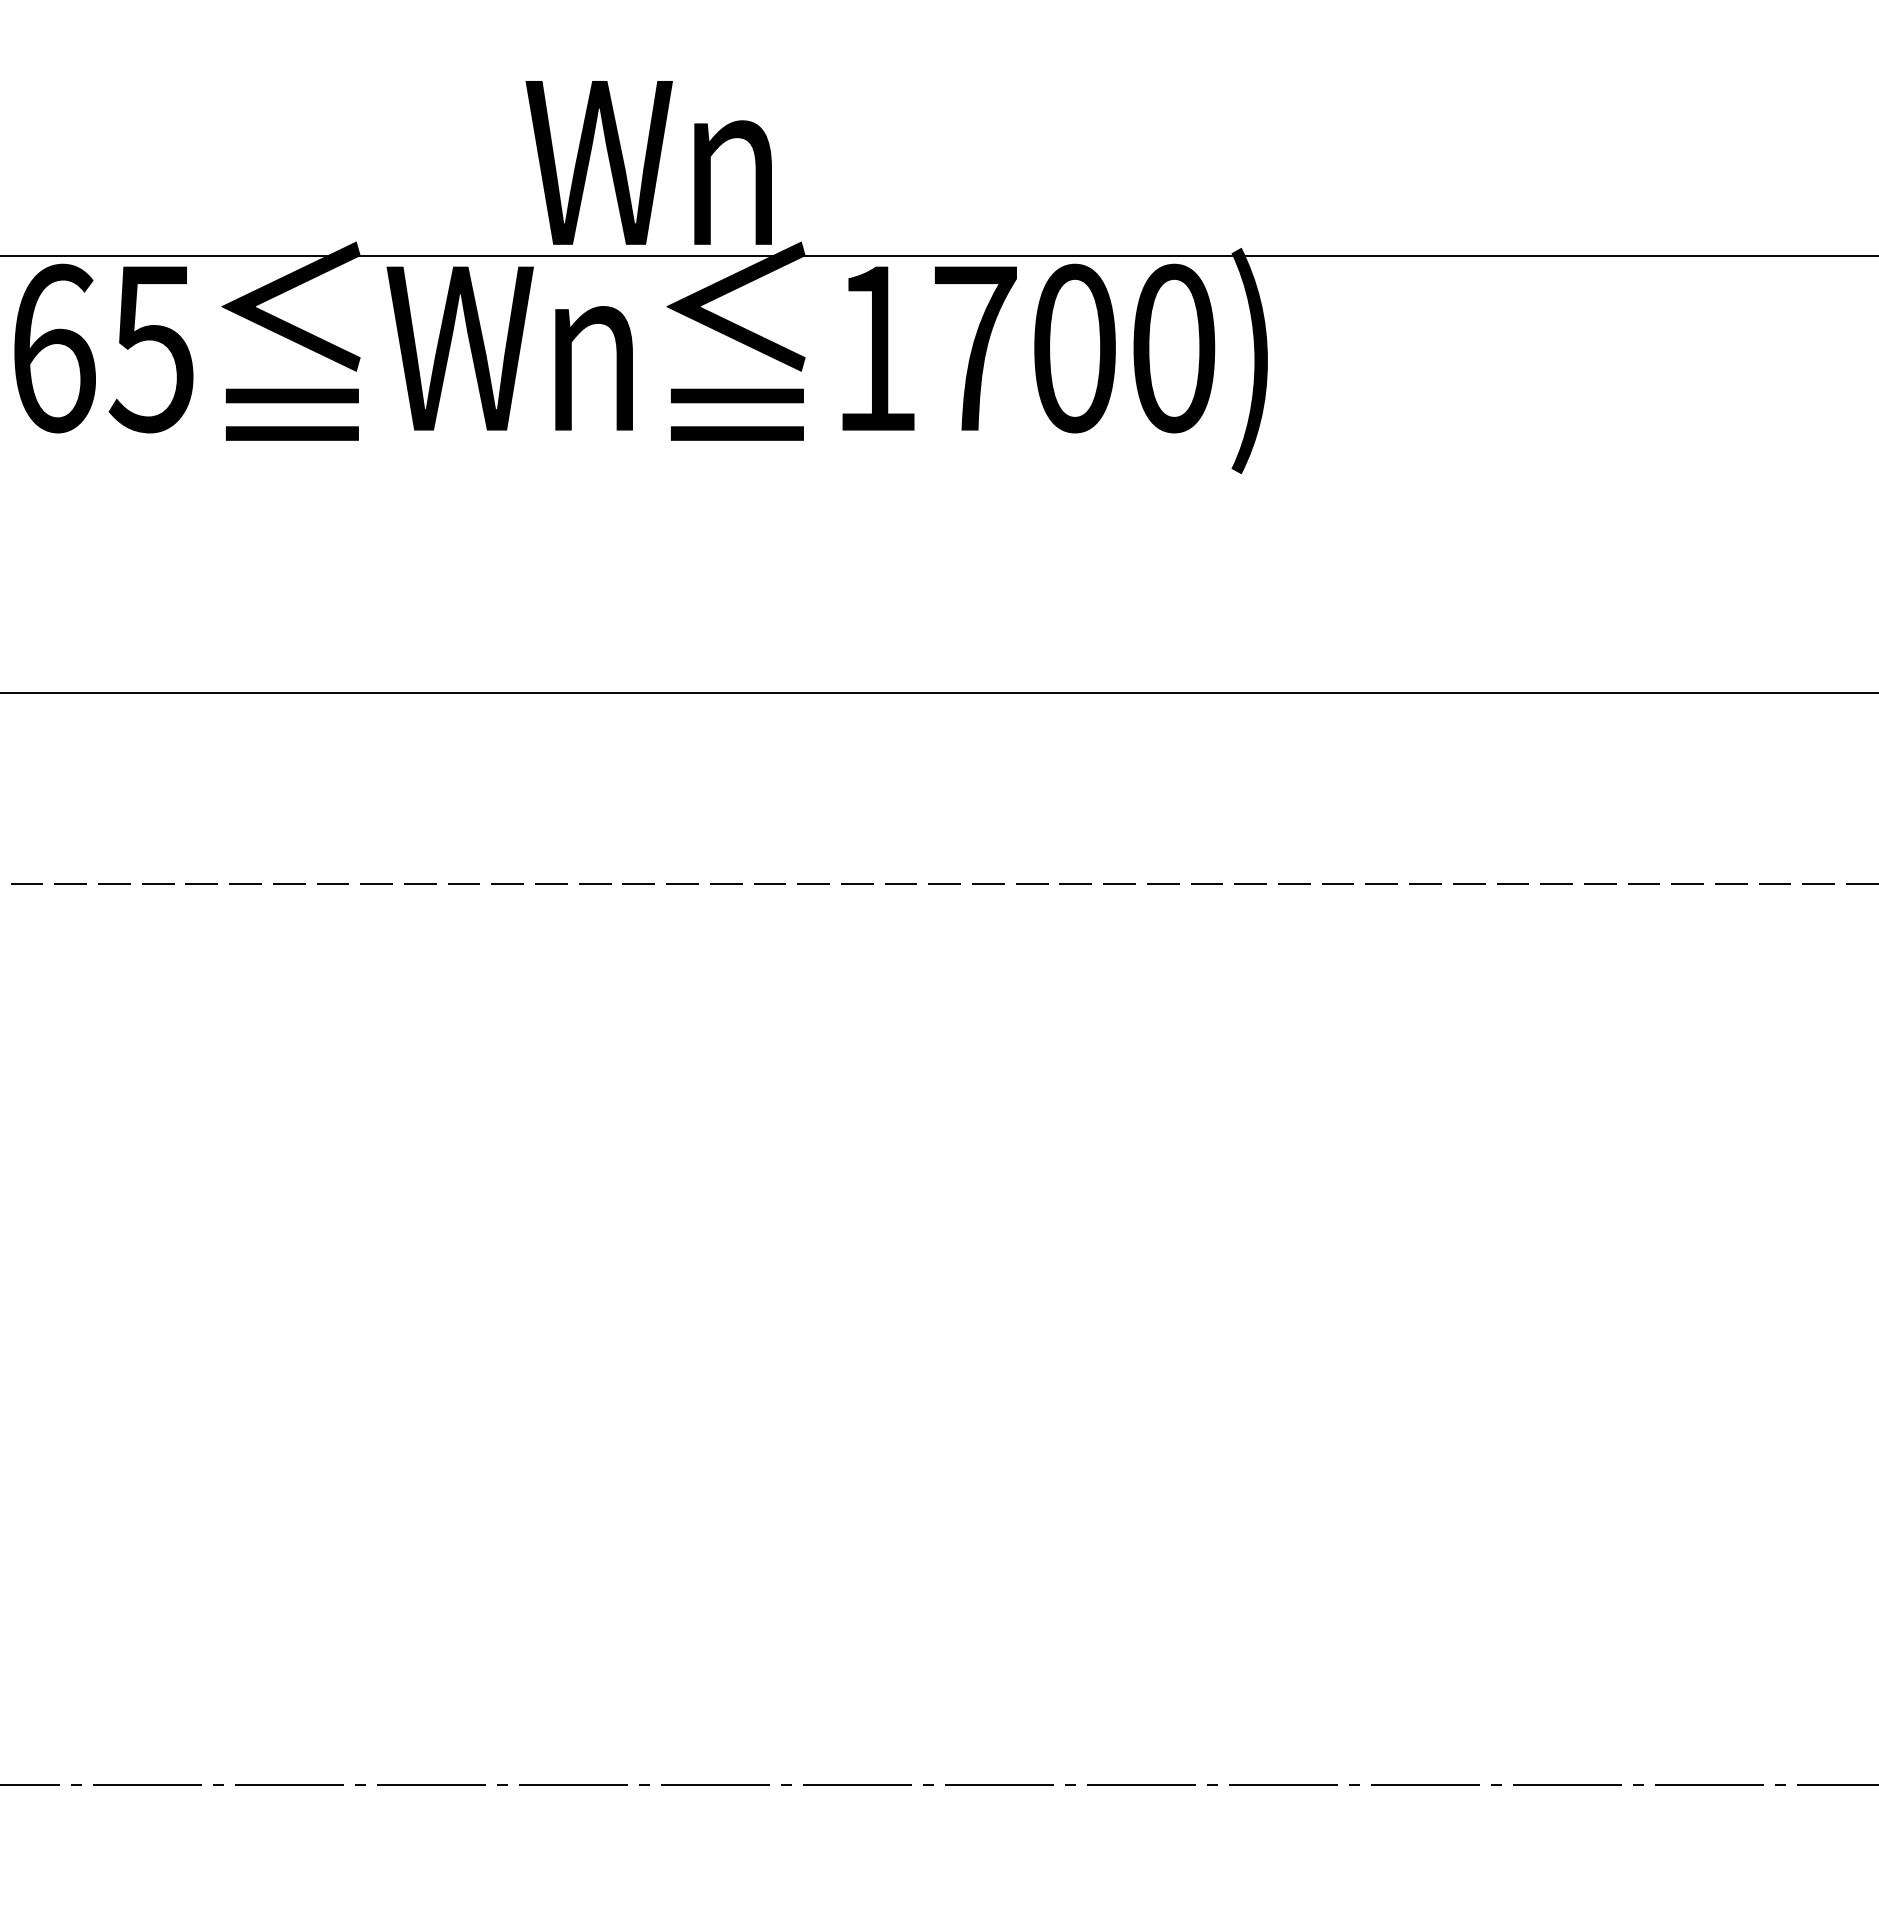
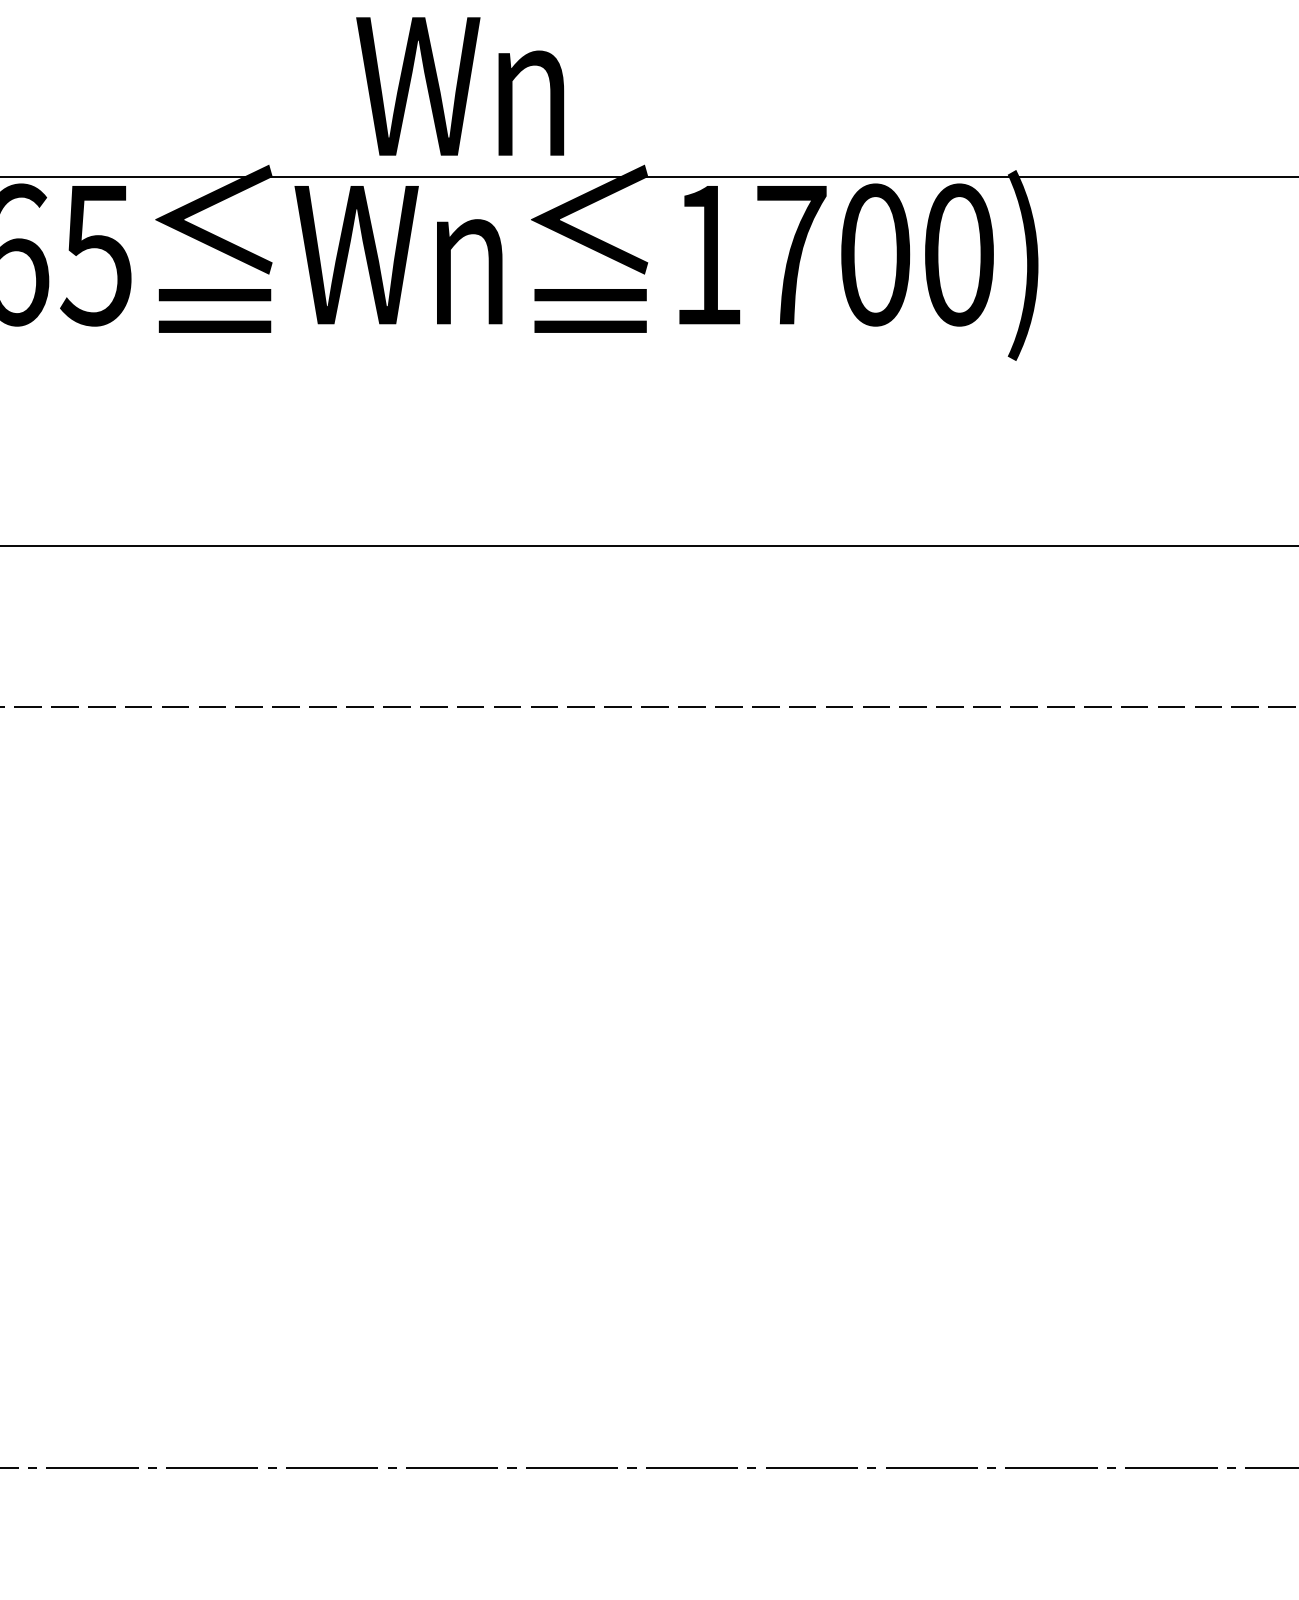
text: (648, 162) -> (459, 86), moved

